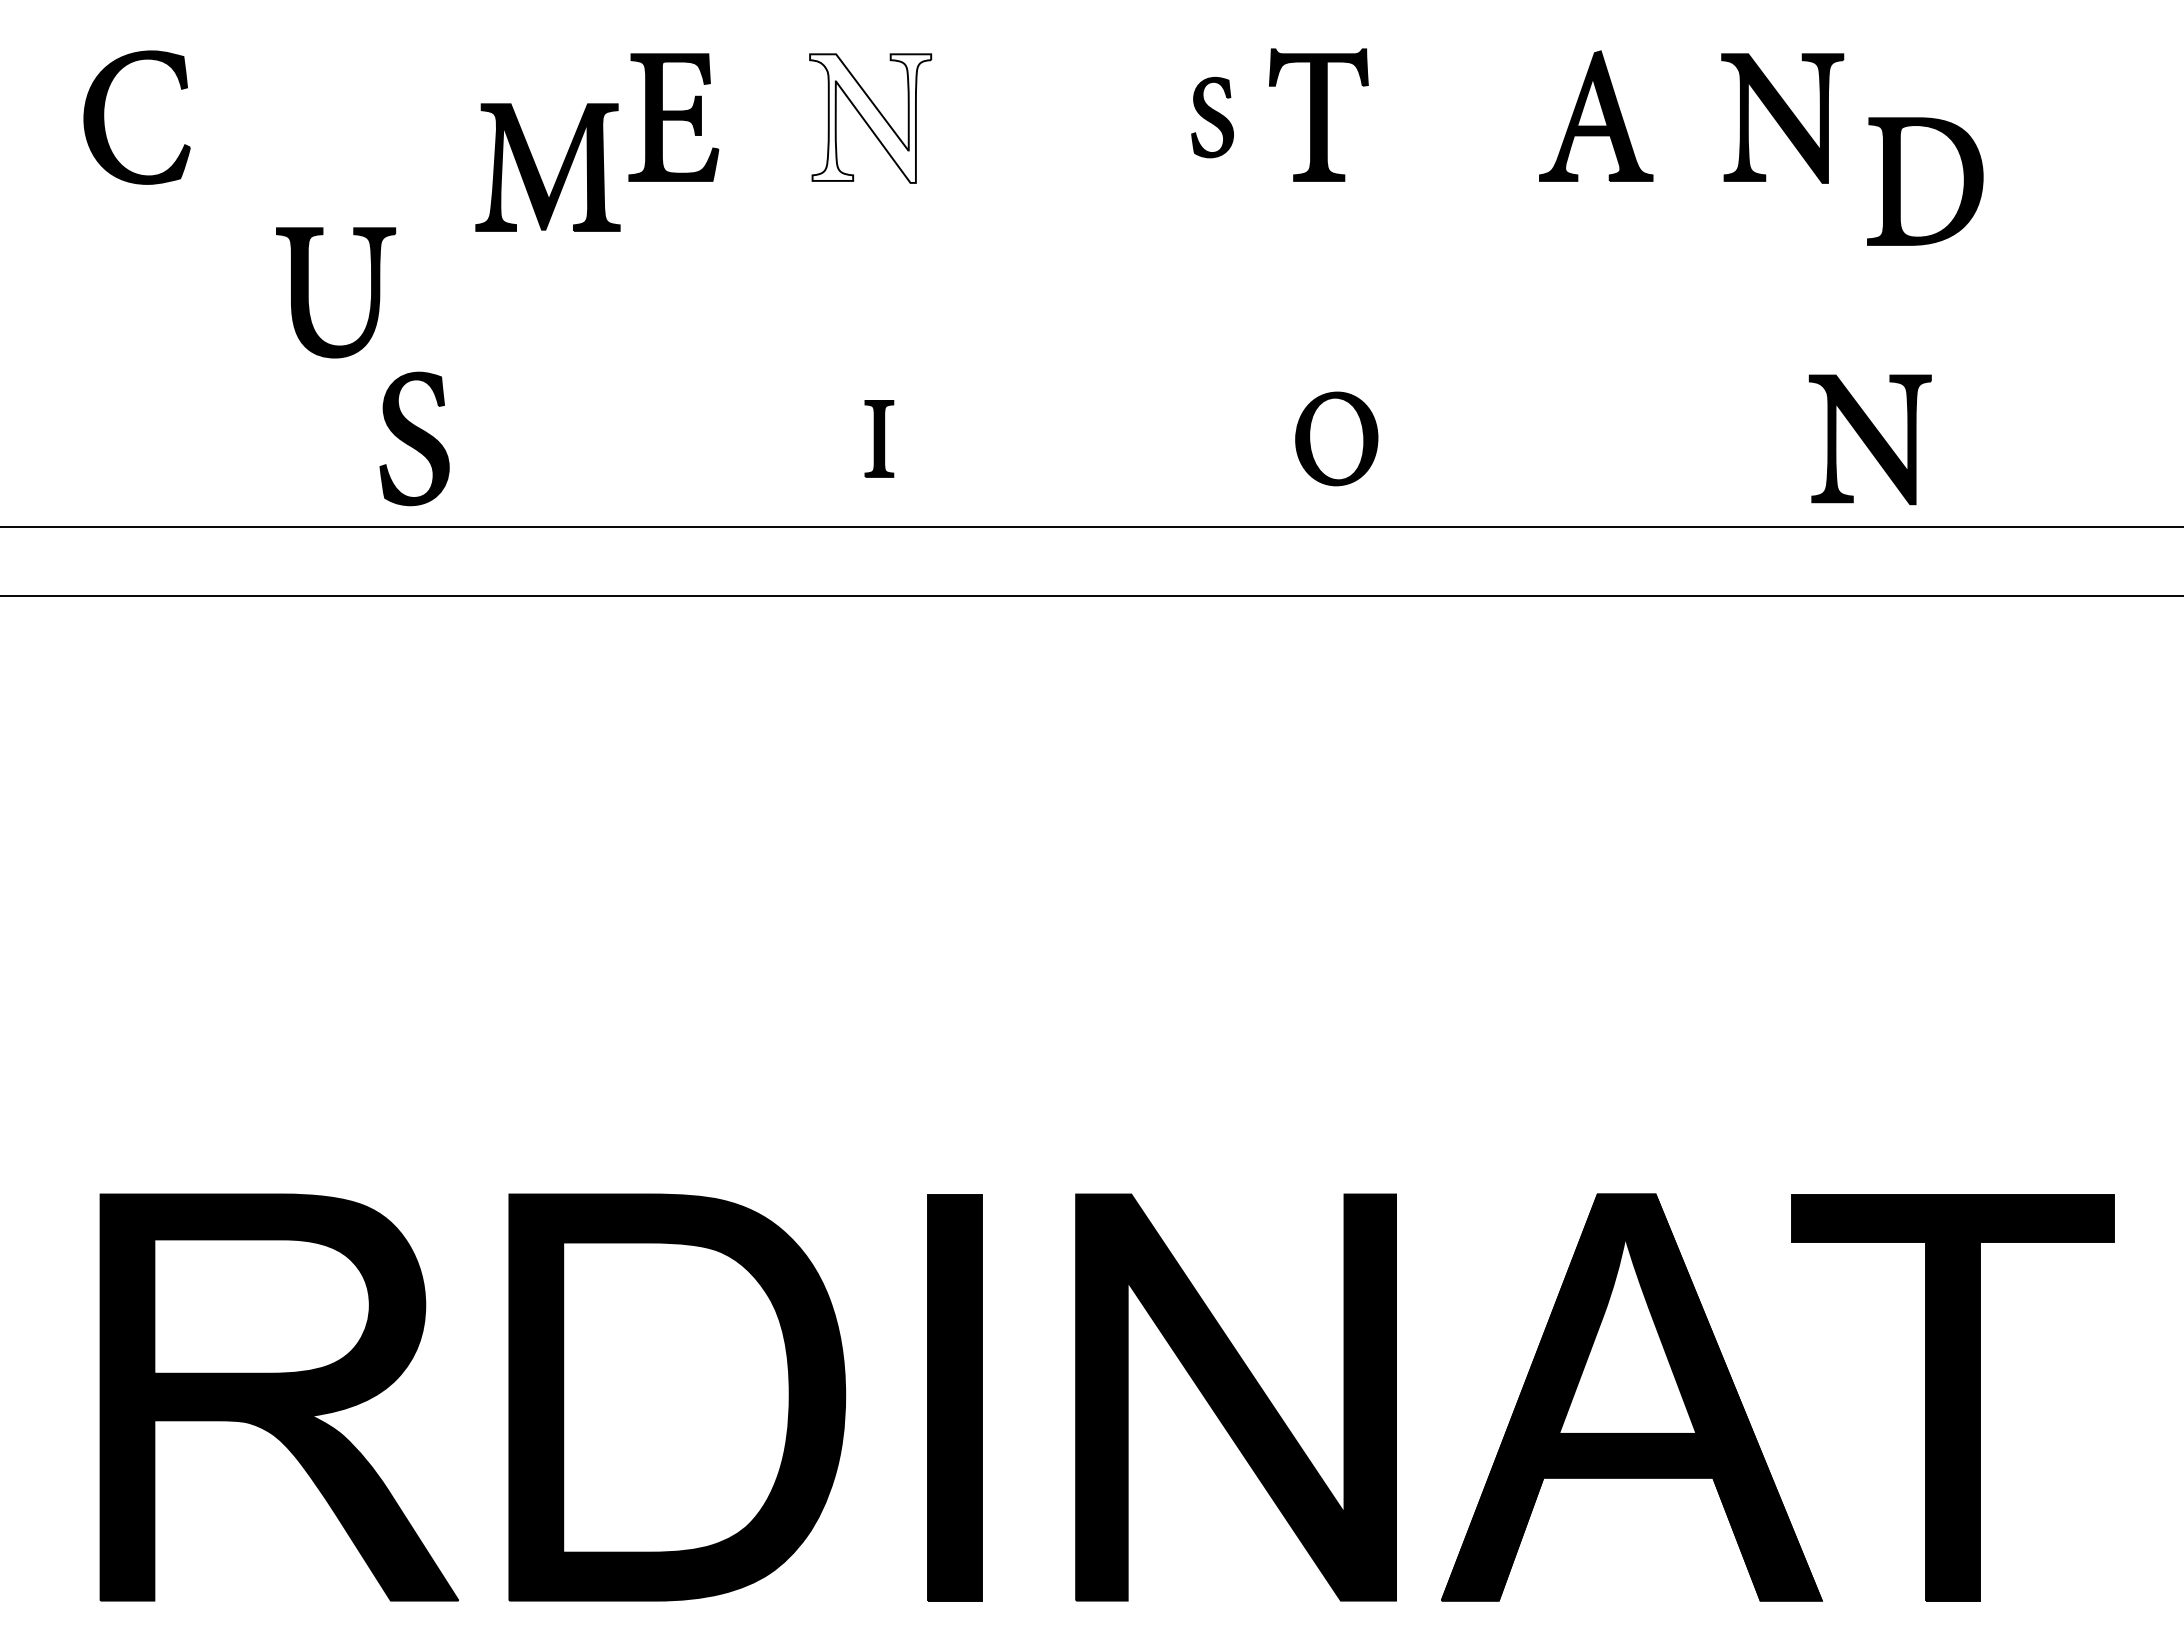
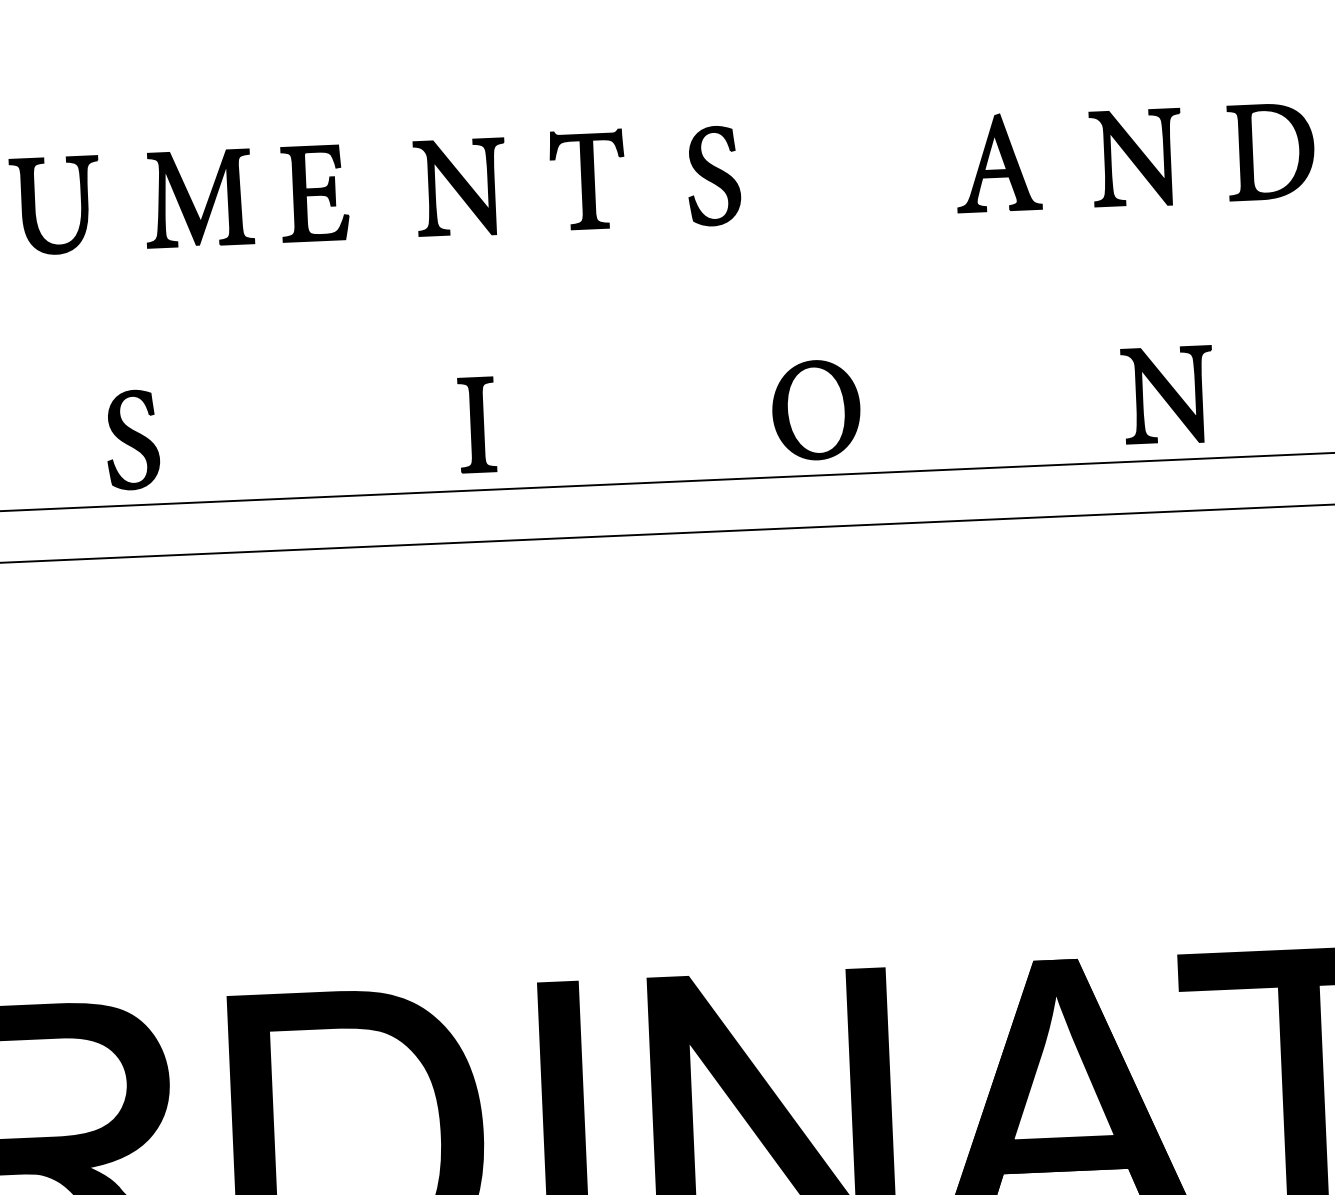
part: (1318, 114) -> (587, 179), moved
part: (1212, 117) -> (713, 176), size x1.67
fill: (870, 118) -> (460, 187), added
part: (538, 170) -> (192, 201), moved
part: (1925, 181) -> (1271, 151), moved
part: (308, 292) -> (34, 206), moved
part: (879, 438) -> (477, 424), size x1.67
part: (1336, 438) -> (816, 409), size x1.43
part: (1869, 439) -> (1167, 395), moved

